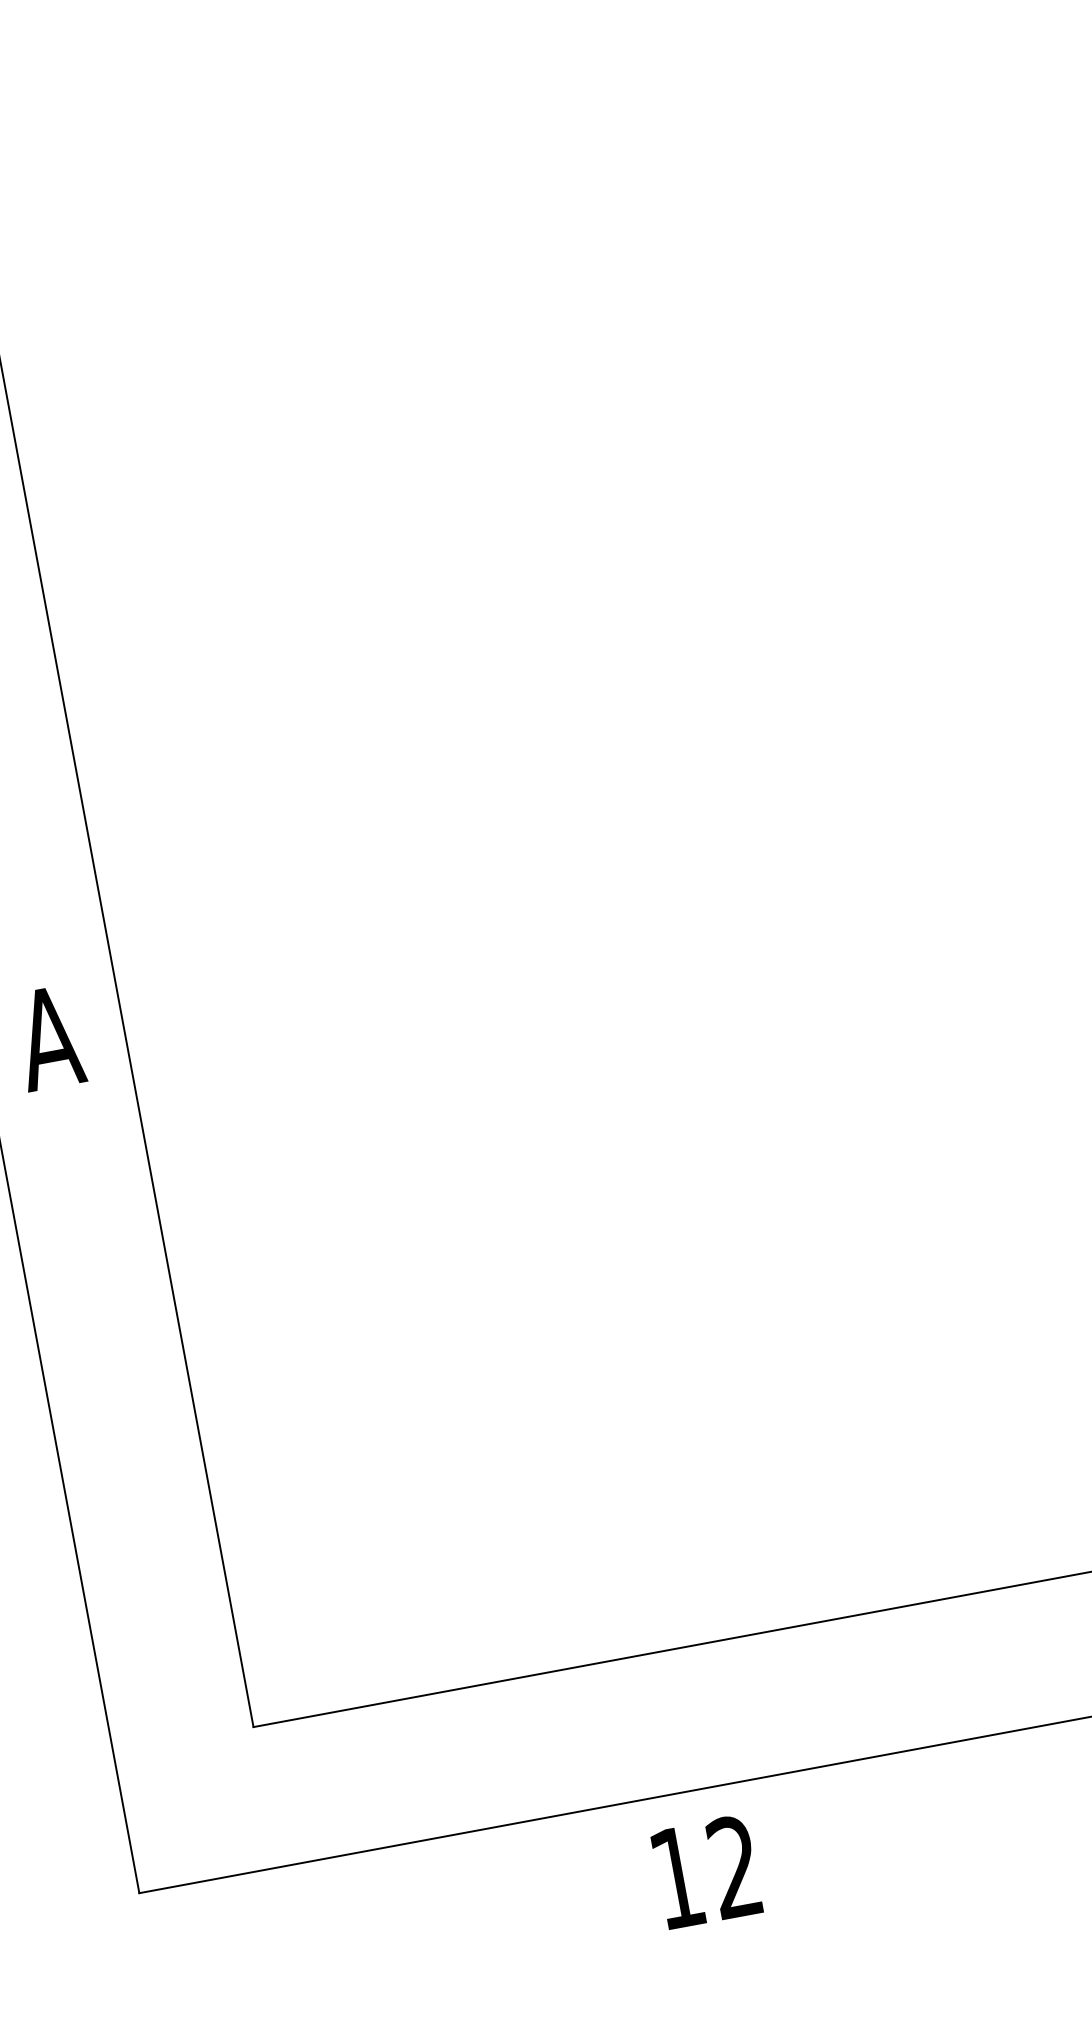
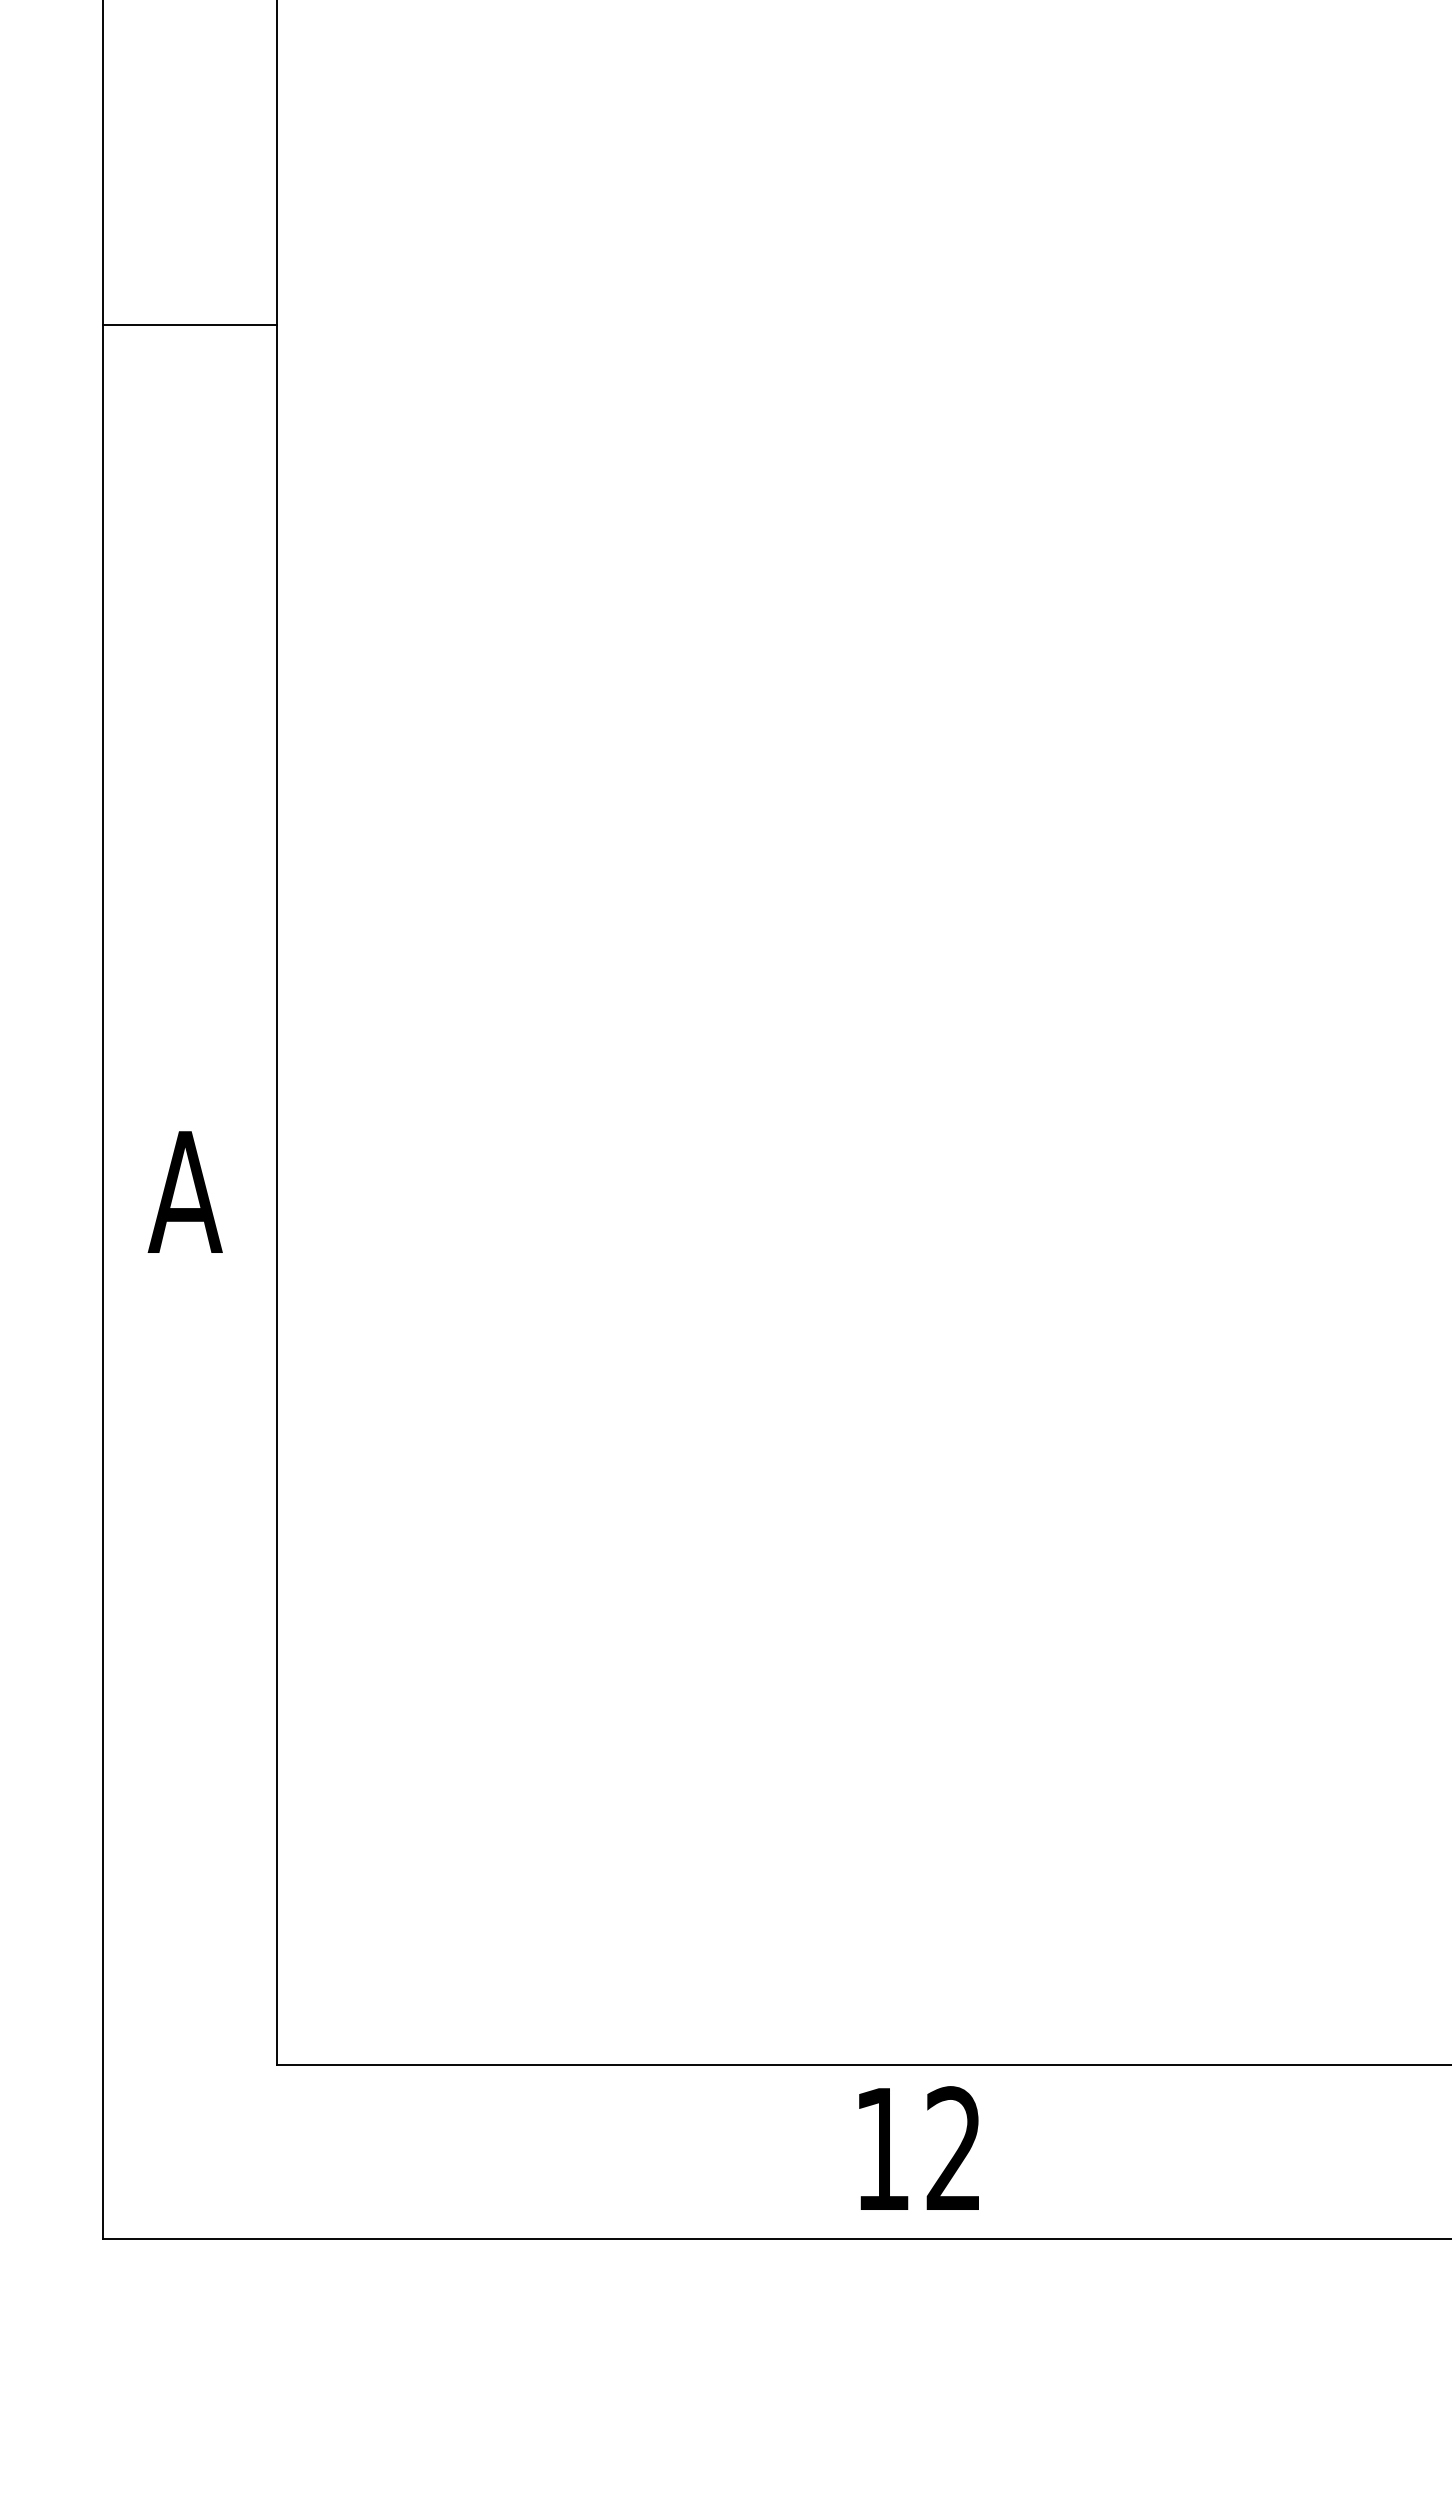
text: (706, 1871) -> (918, 2147), moved

